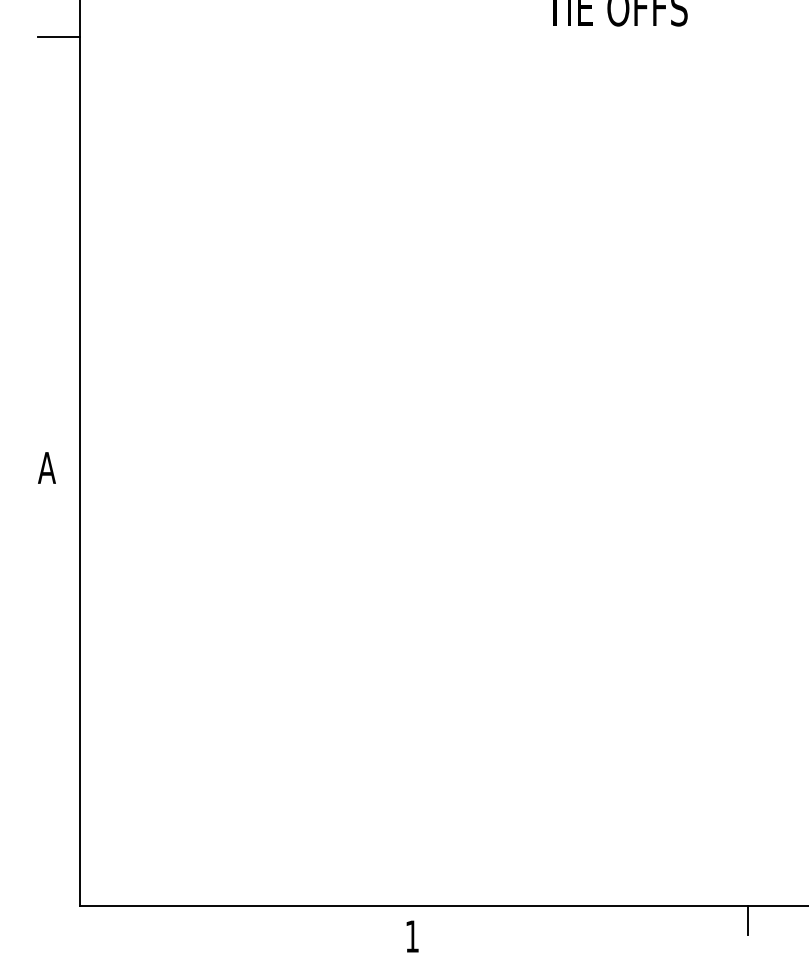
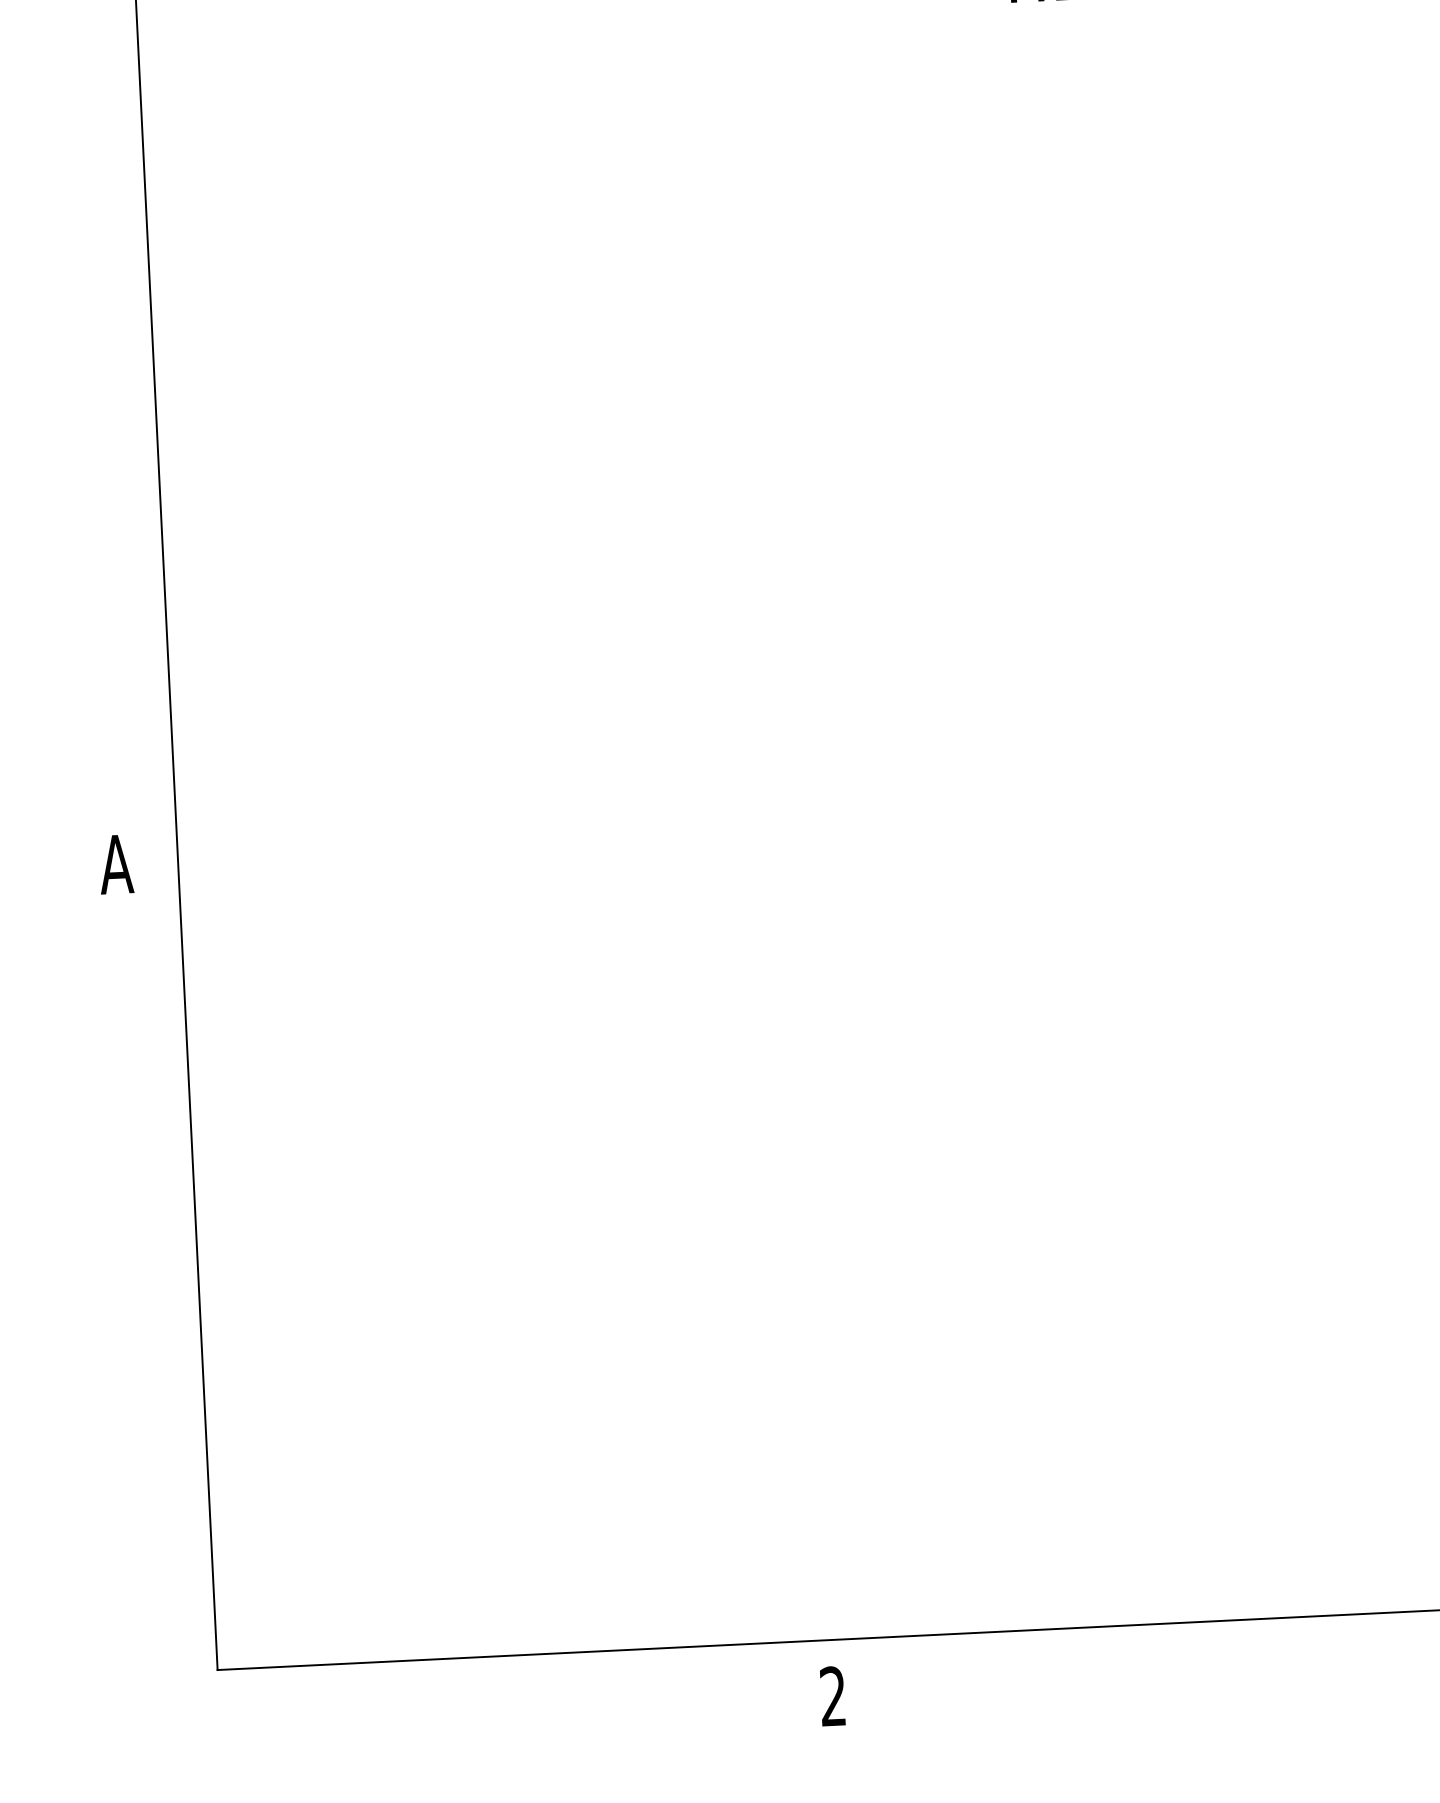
line: (58, 37) -> (98, 68), removed
text: (411, 936) -> (831, 1696), 1 -> 2

